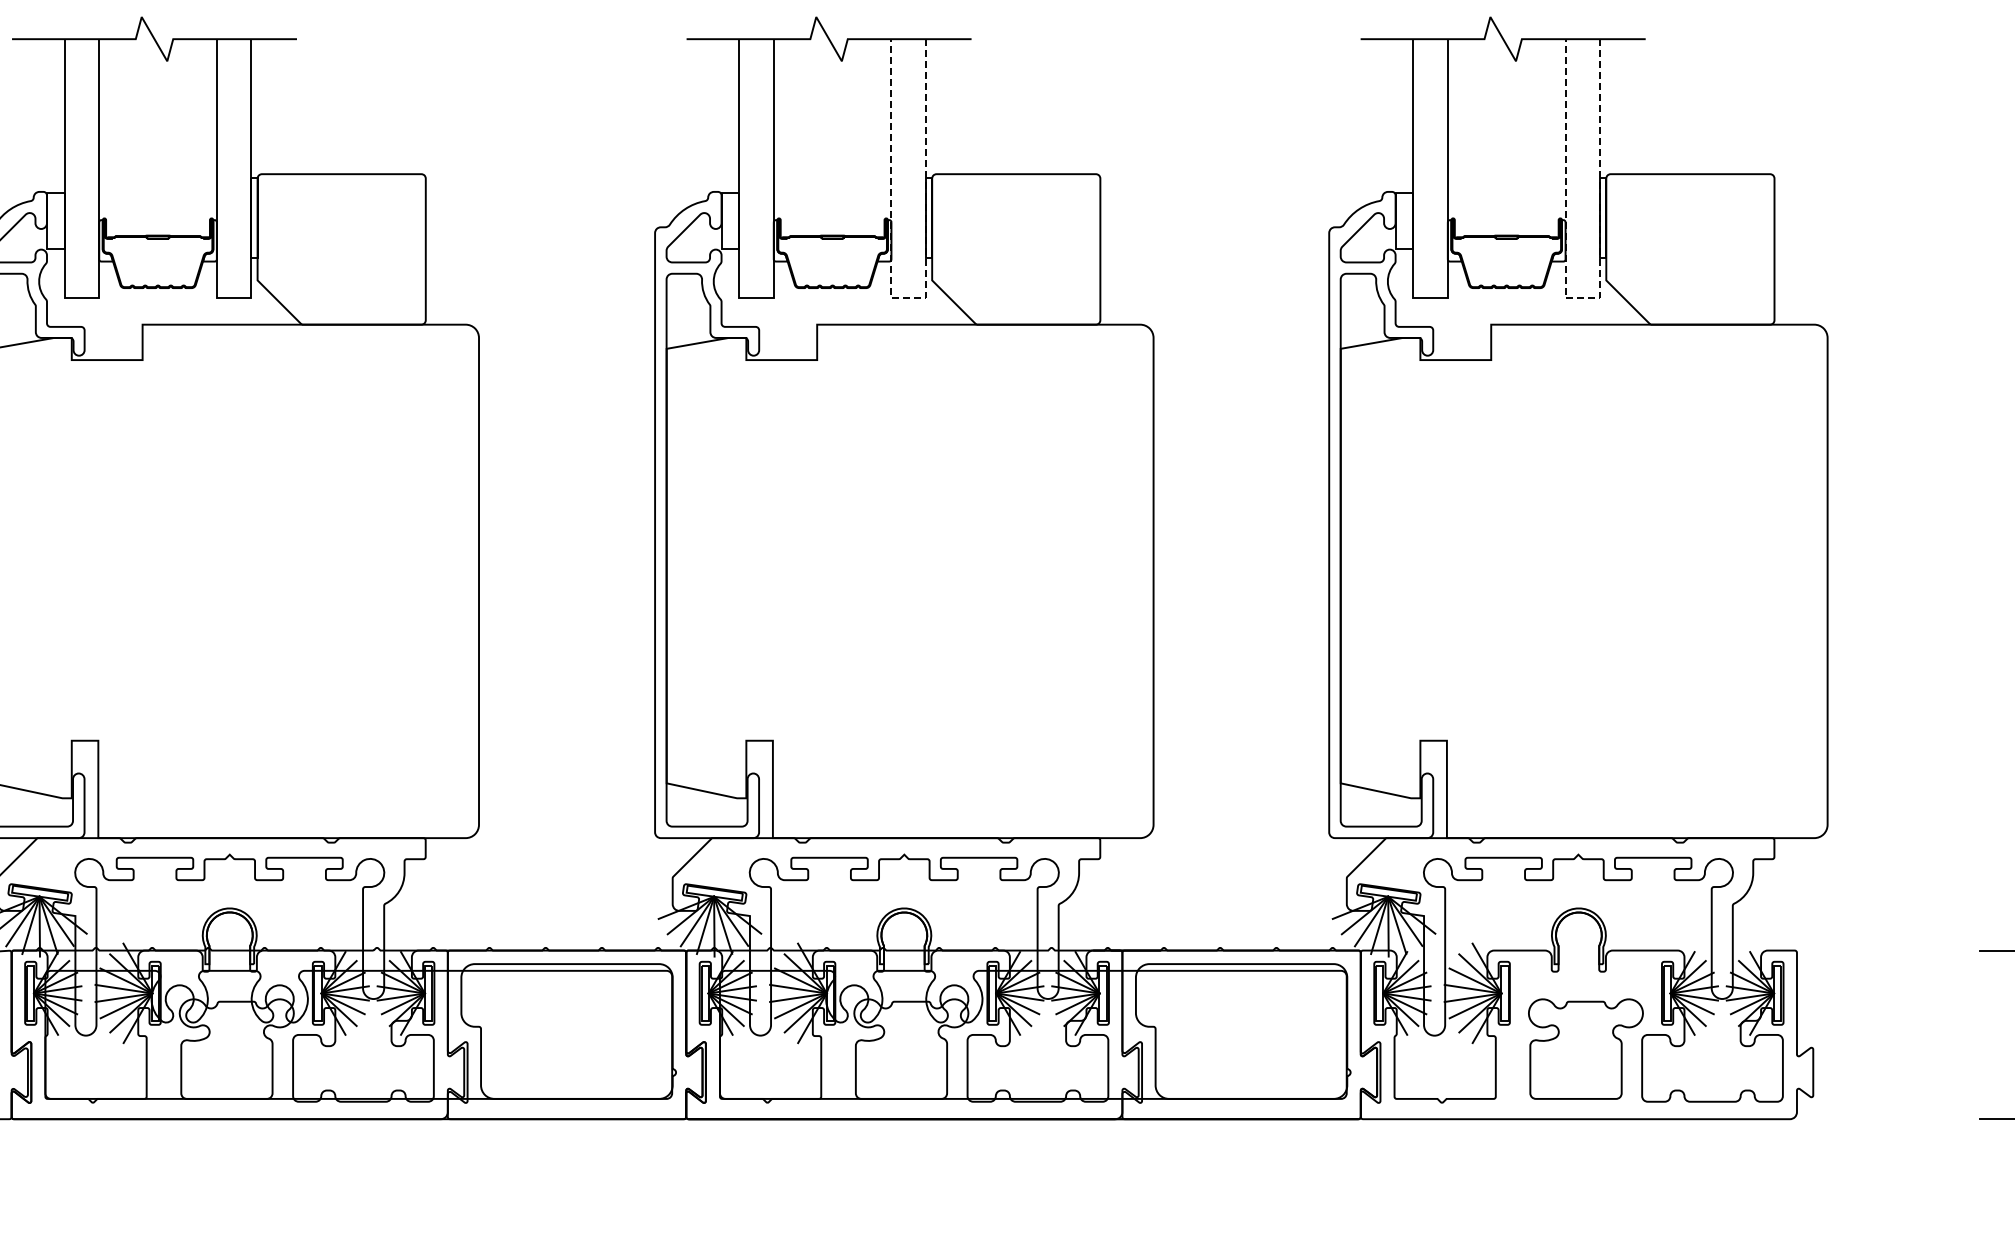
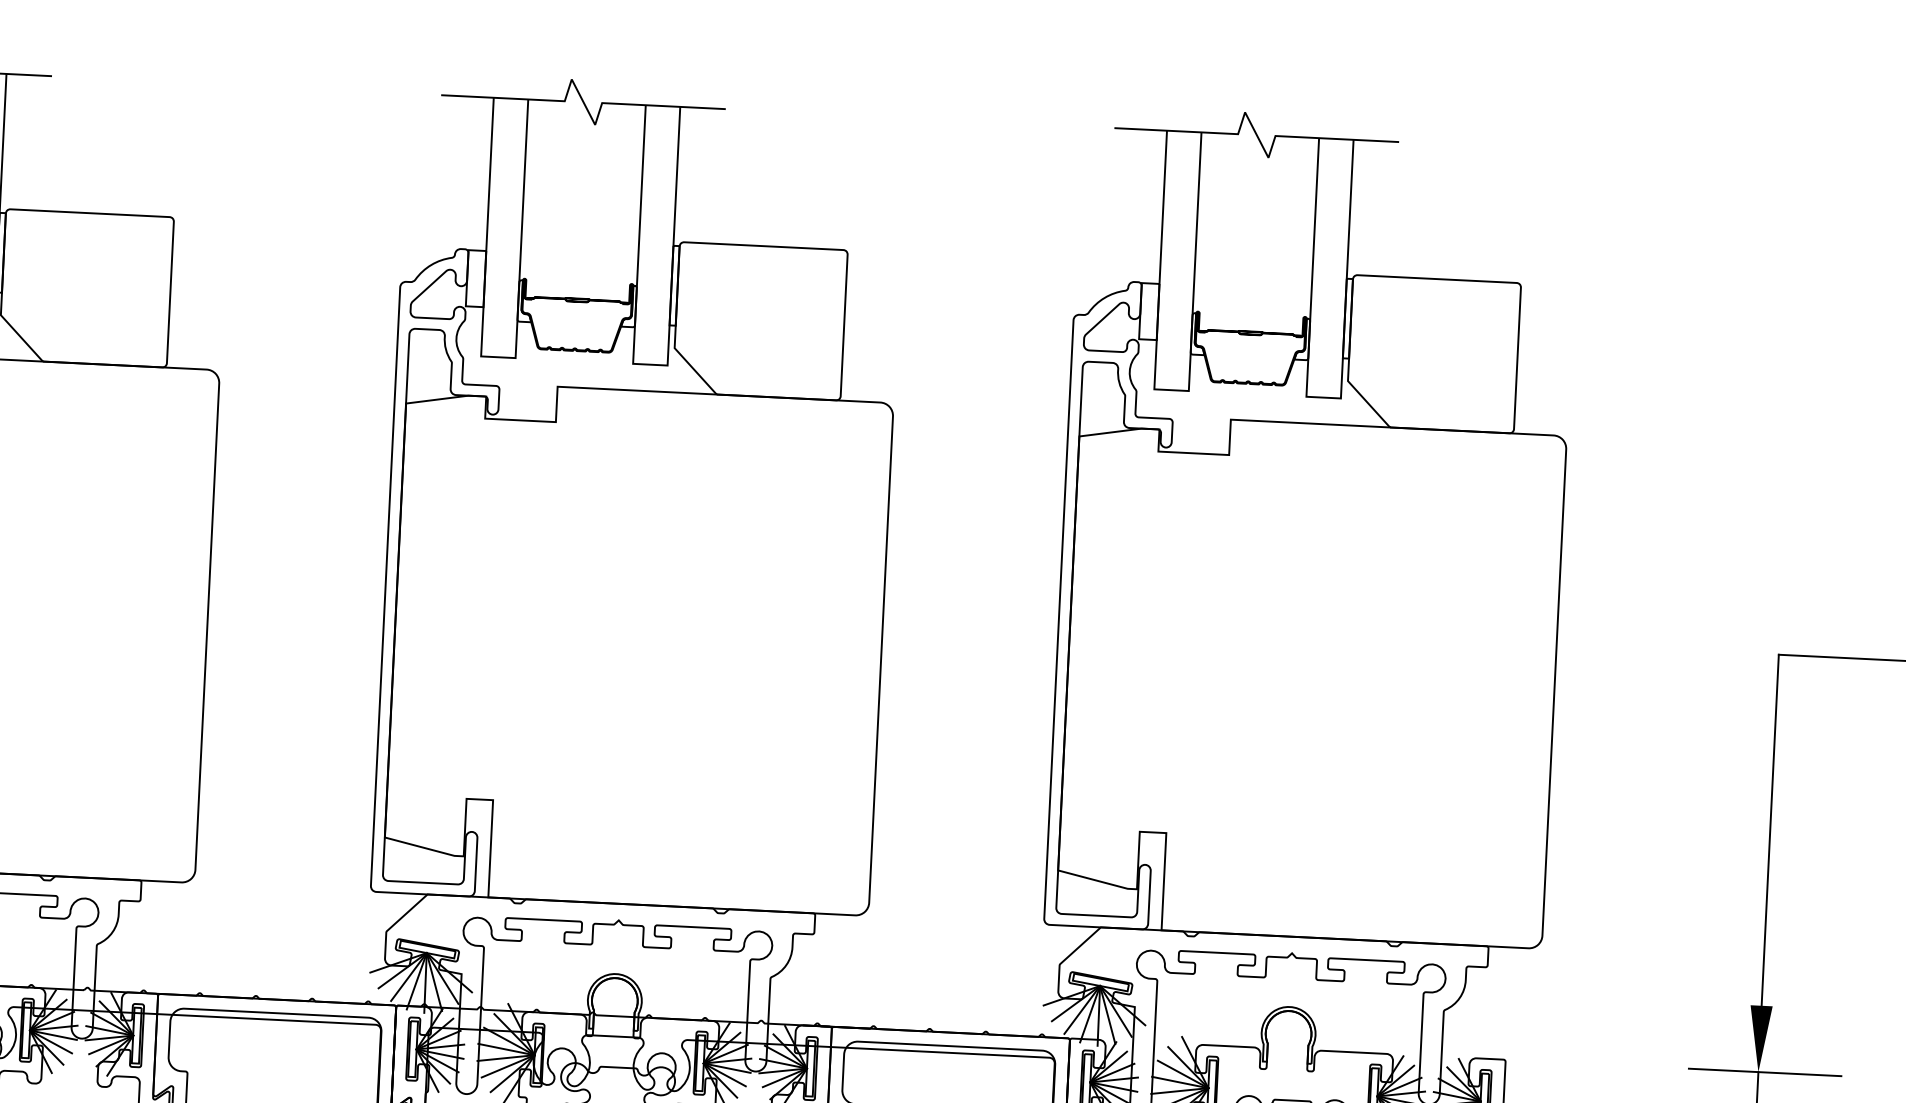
line: (908, 298) -> (650, 365), dashed -> solid
line: (1582, 298) -> (1323, 397), dashed -> solid

